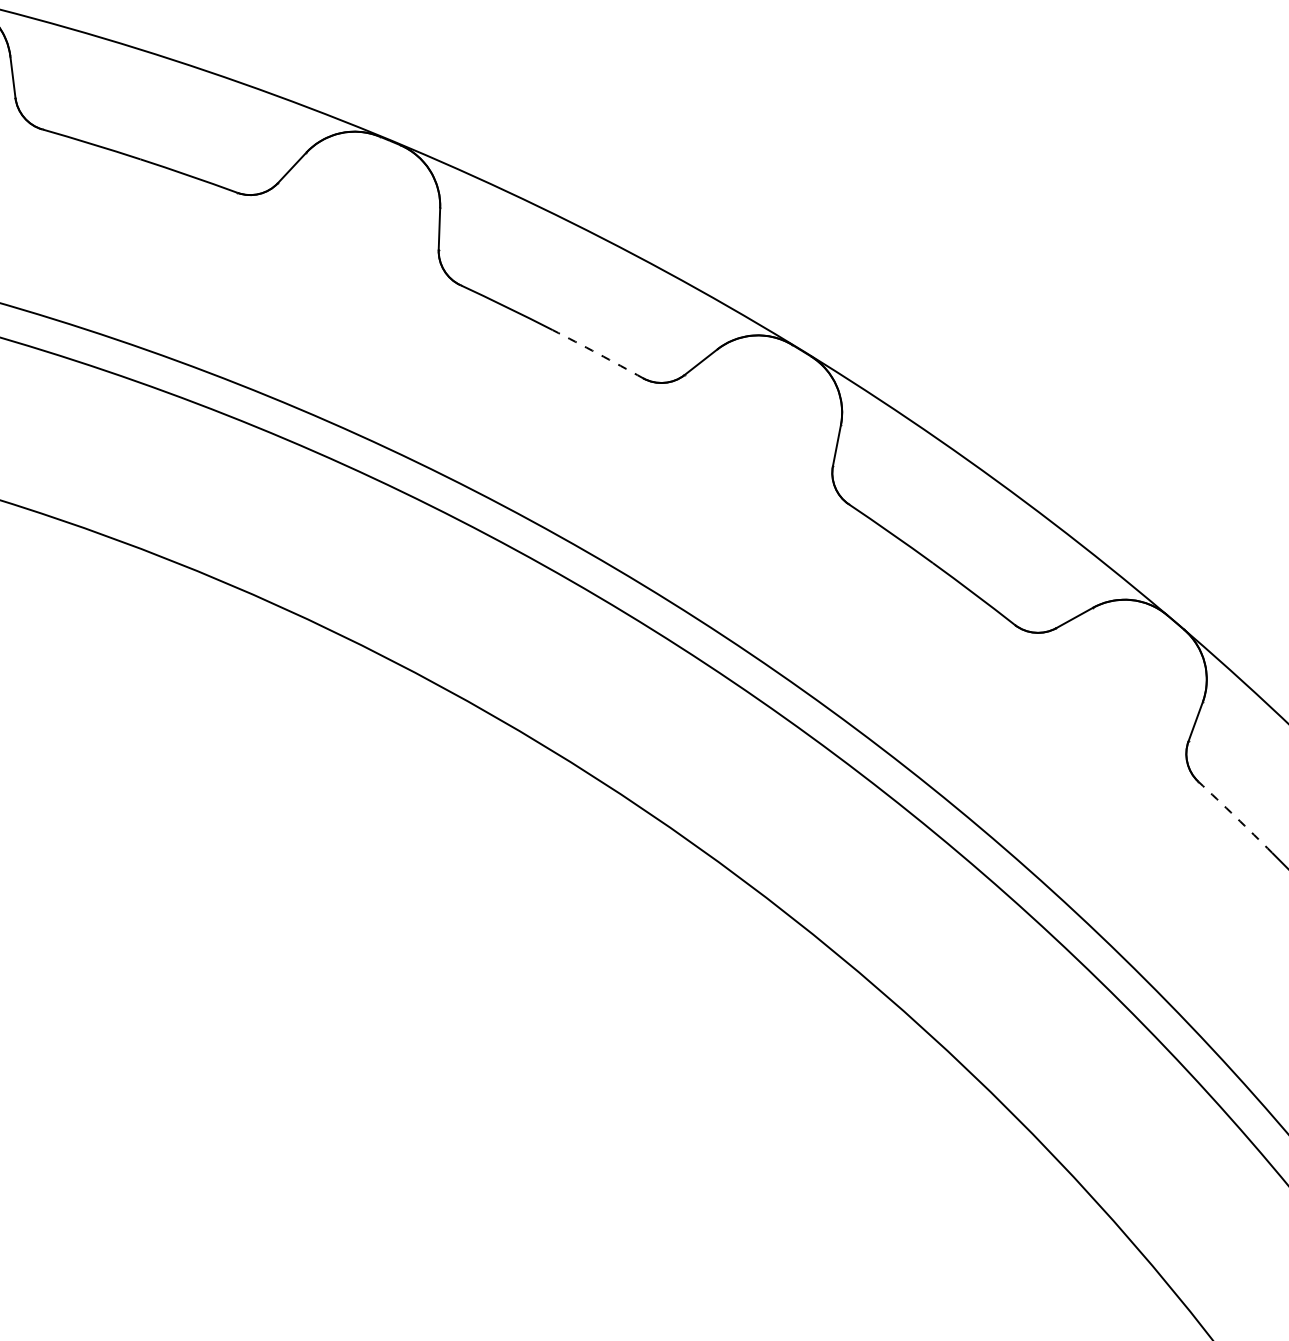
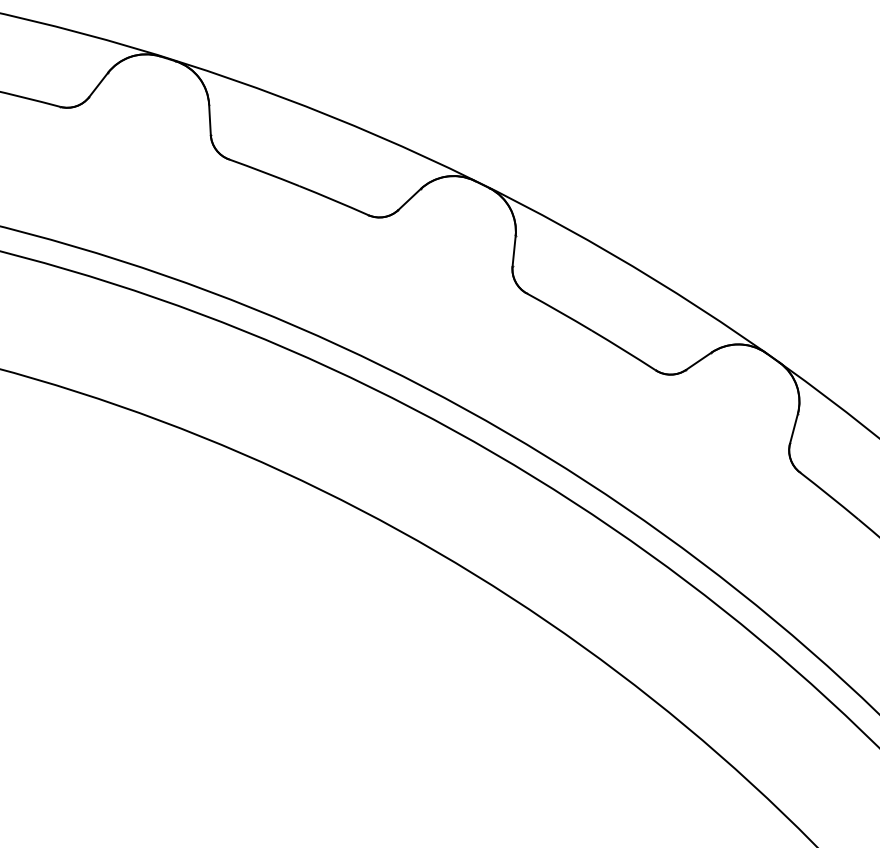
arc: (598, 353) -> (334, 200), dashed -> solid
arc: (1235, 816) -> (829, 495), dashed -> solid

